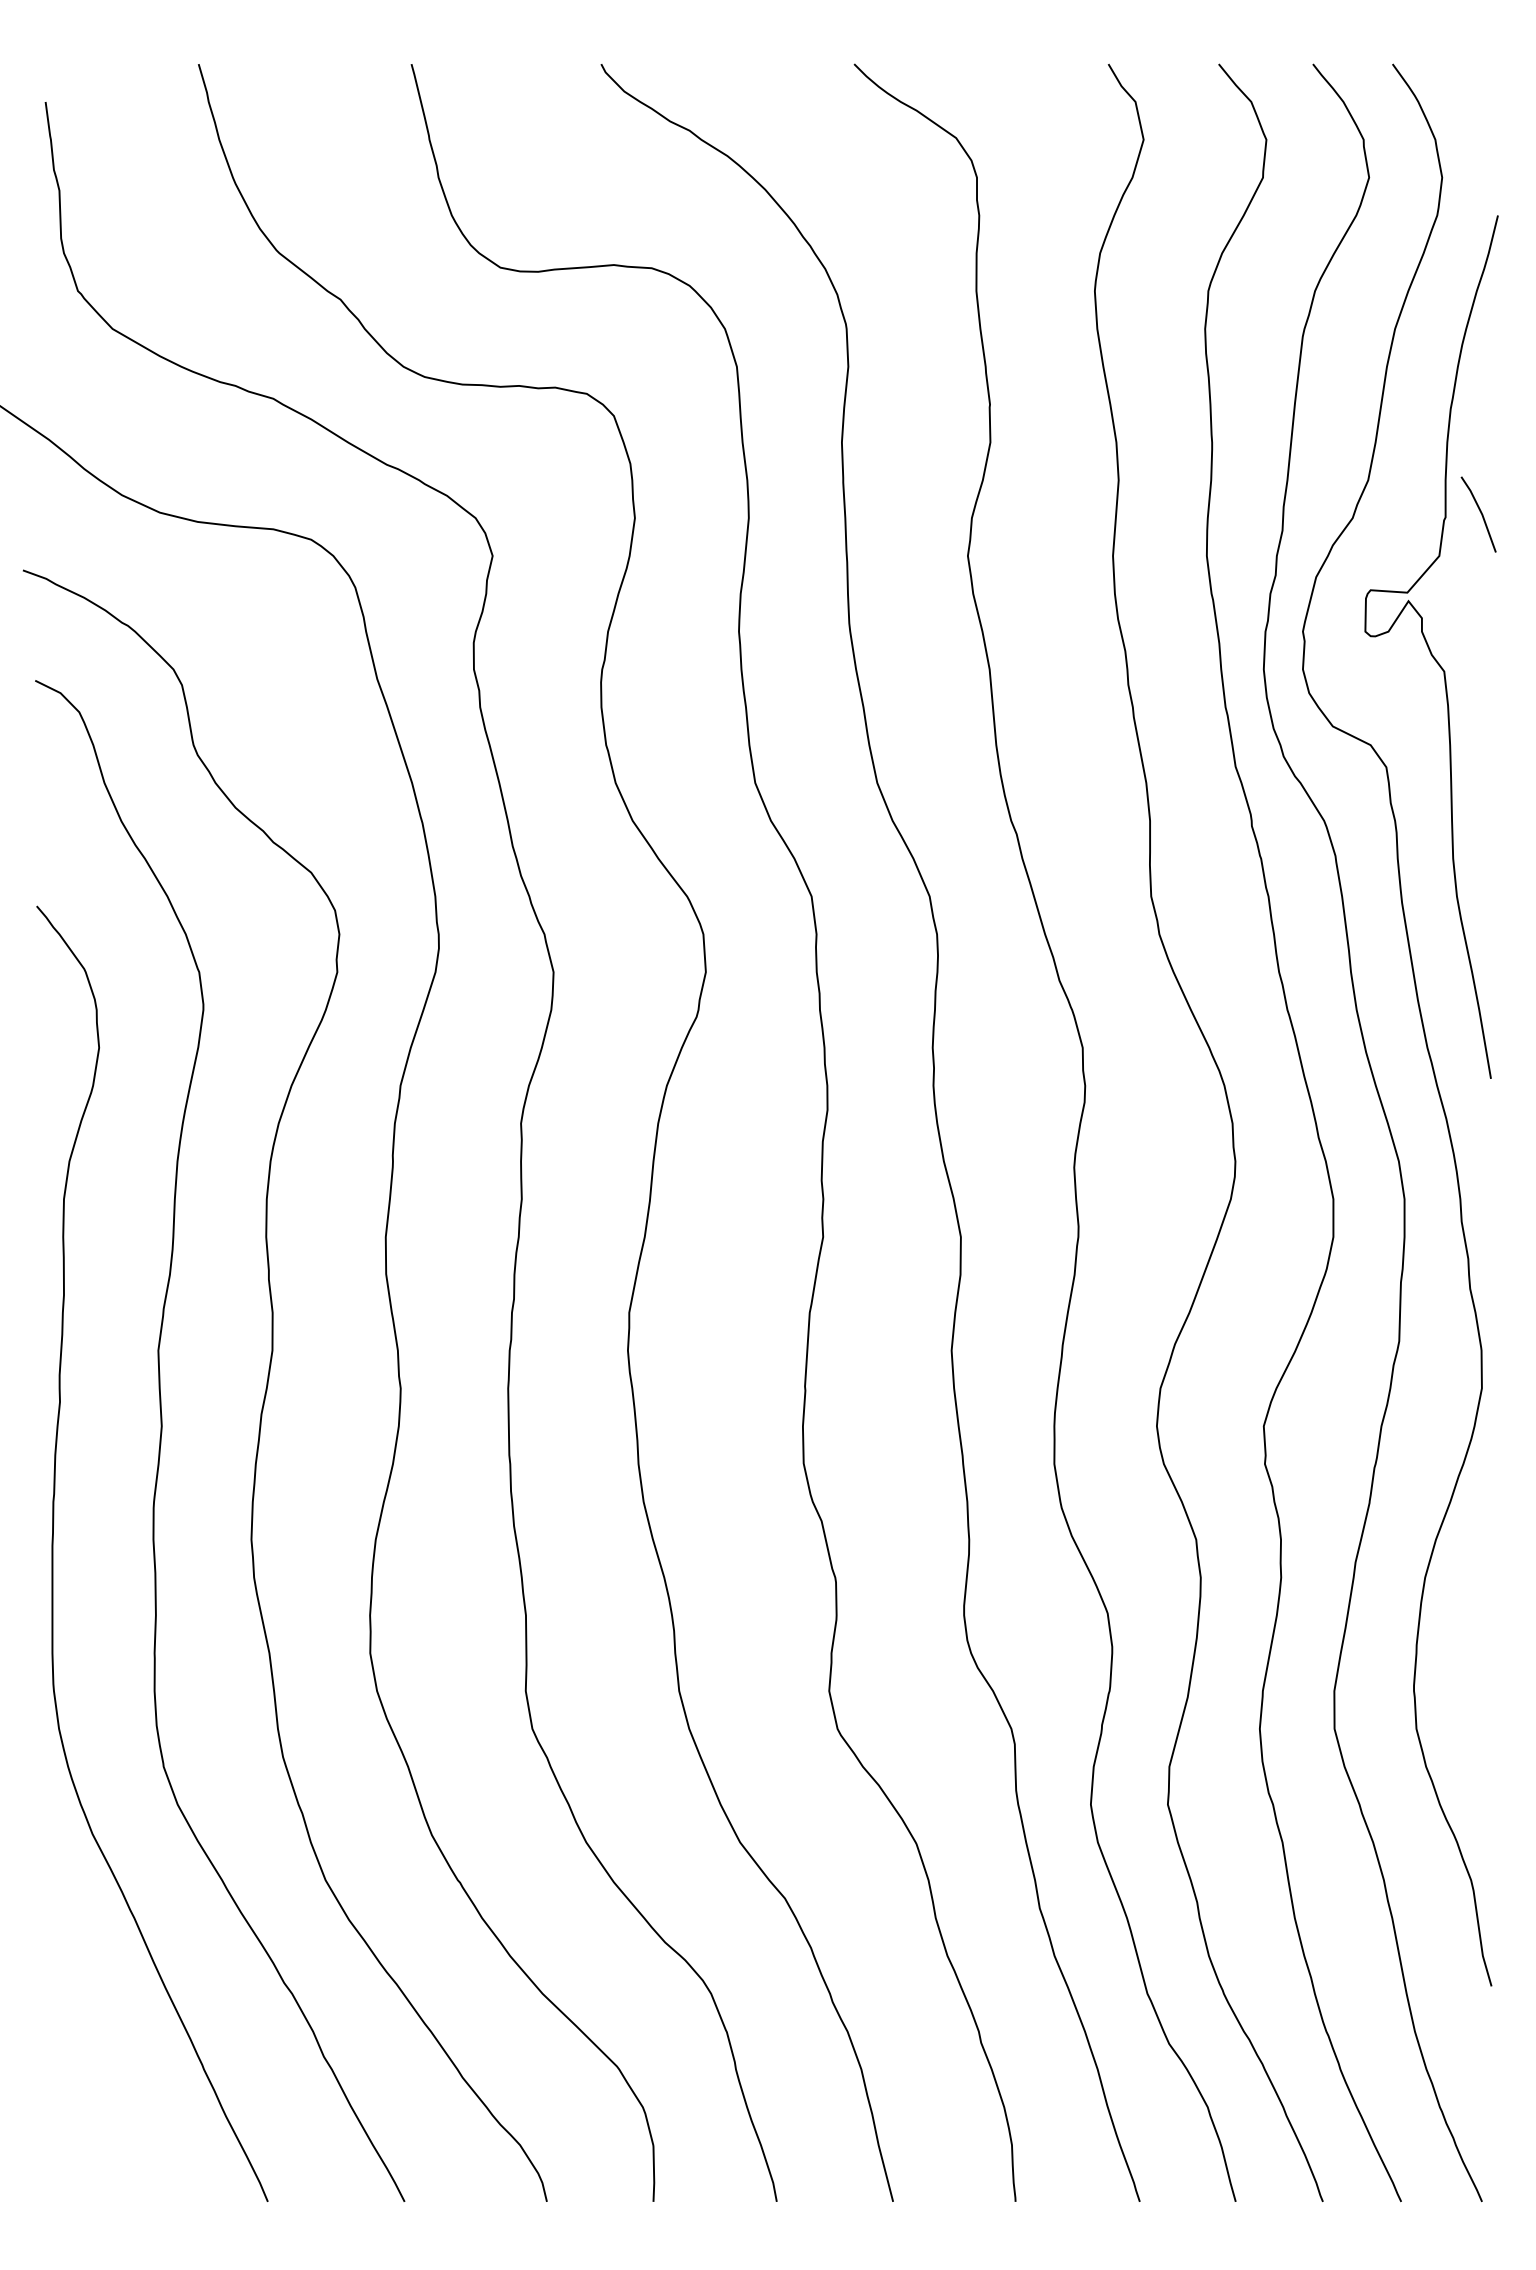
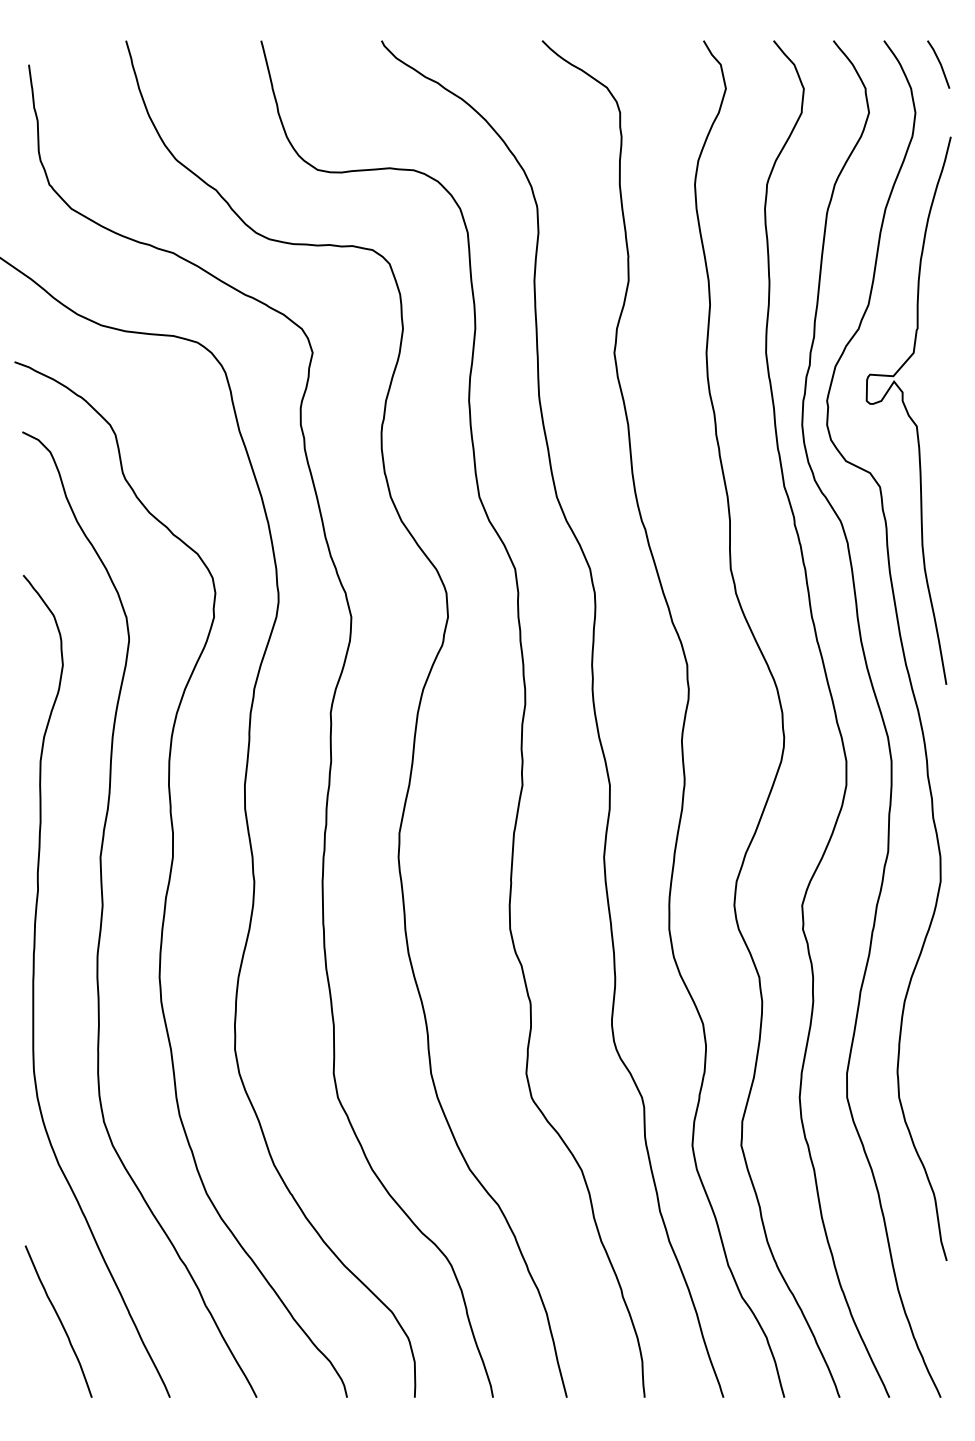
line: (1480, 514) -> (939, 64), moved
curve: (93, 2081) -> (59, 1321), added

